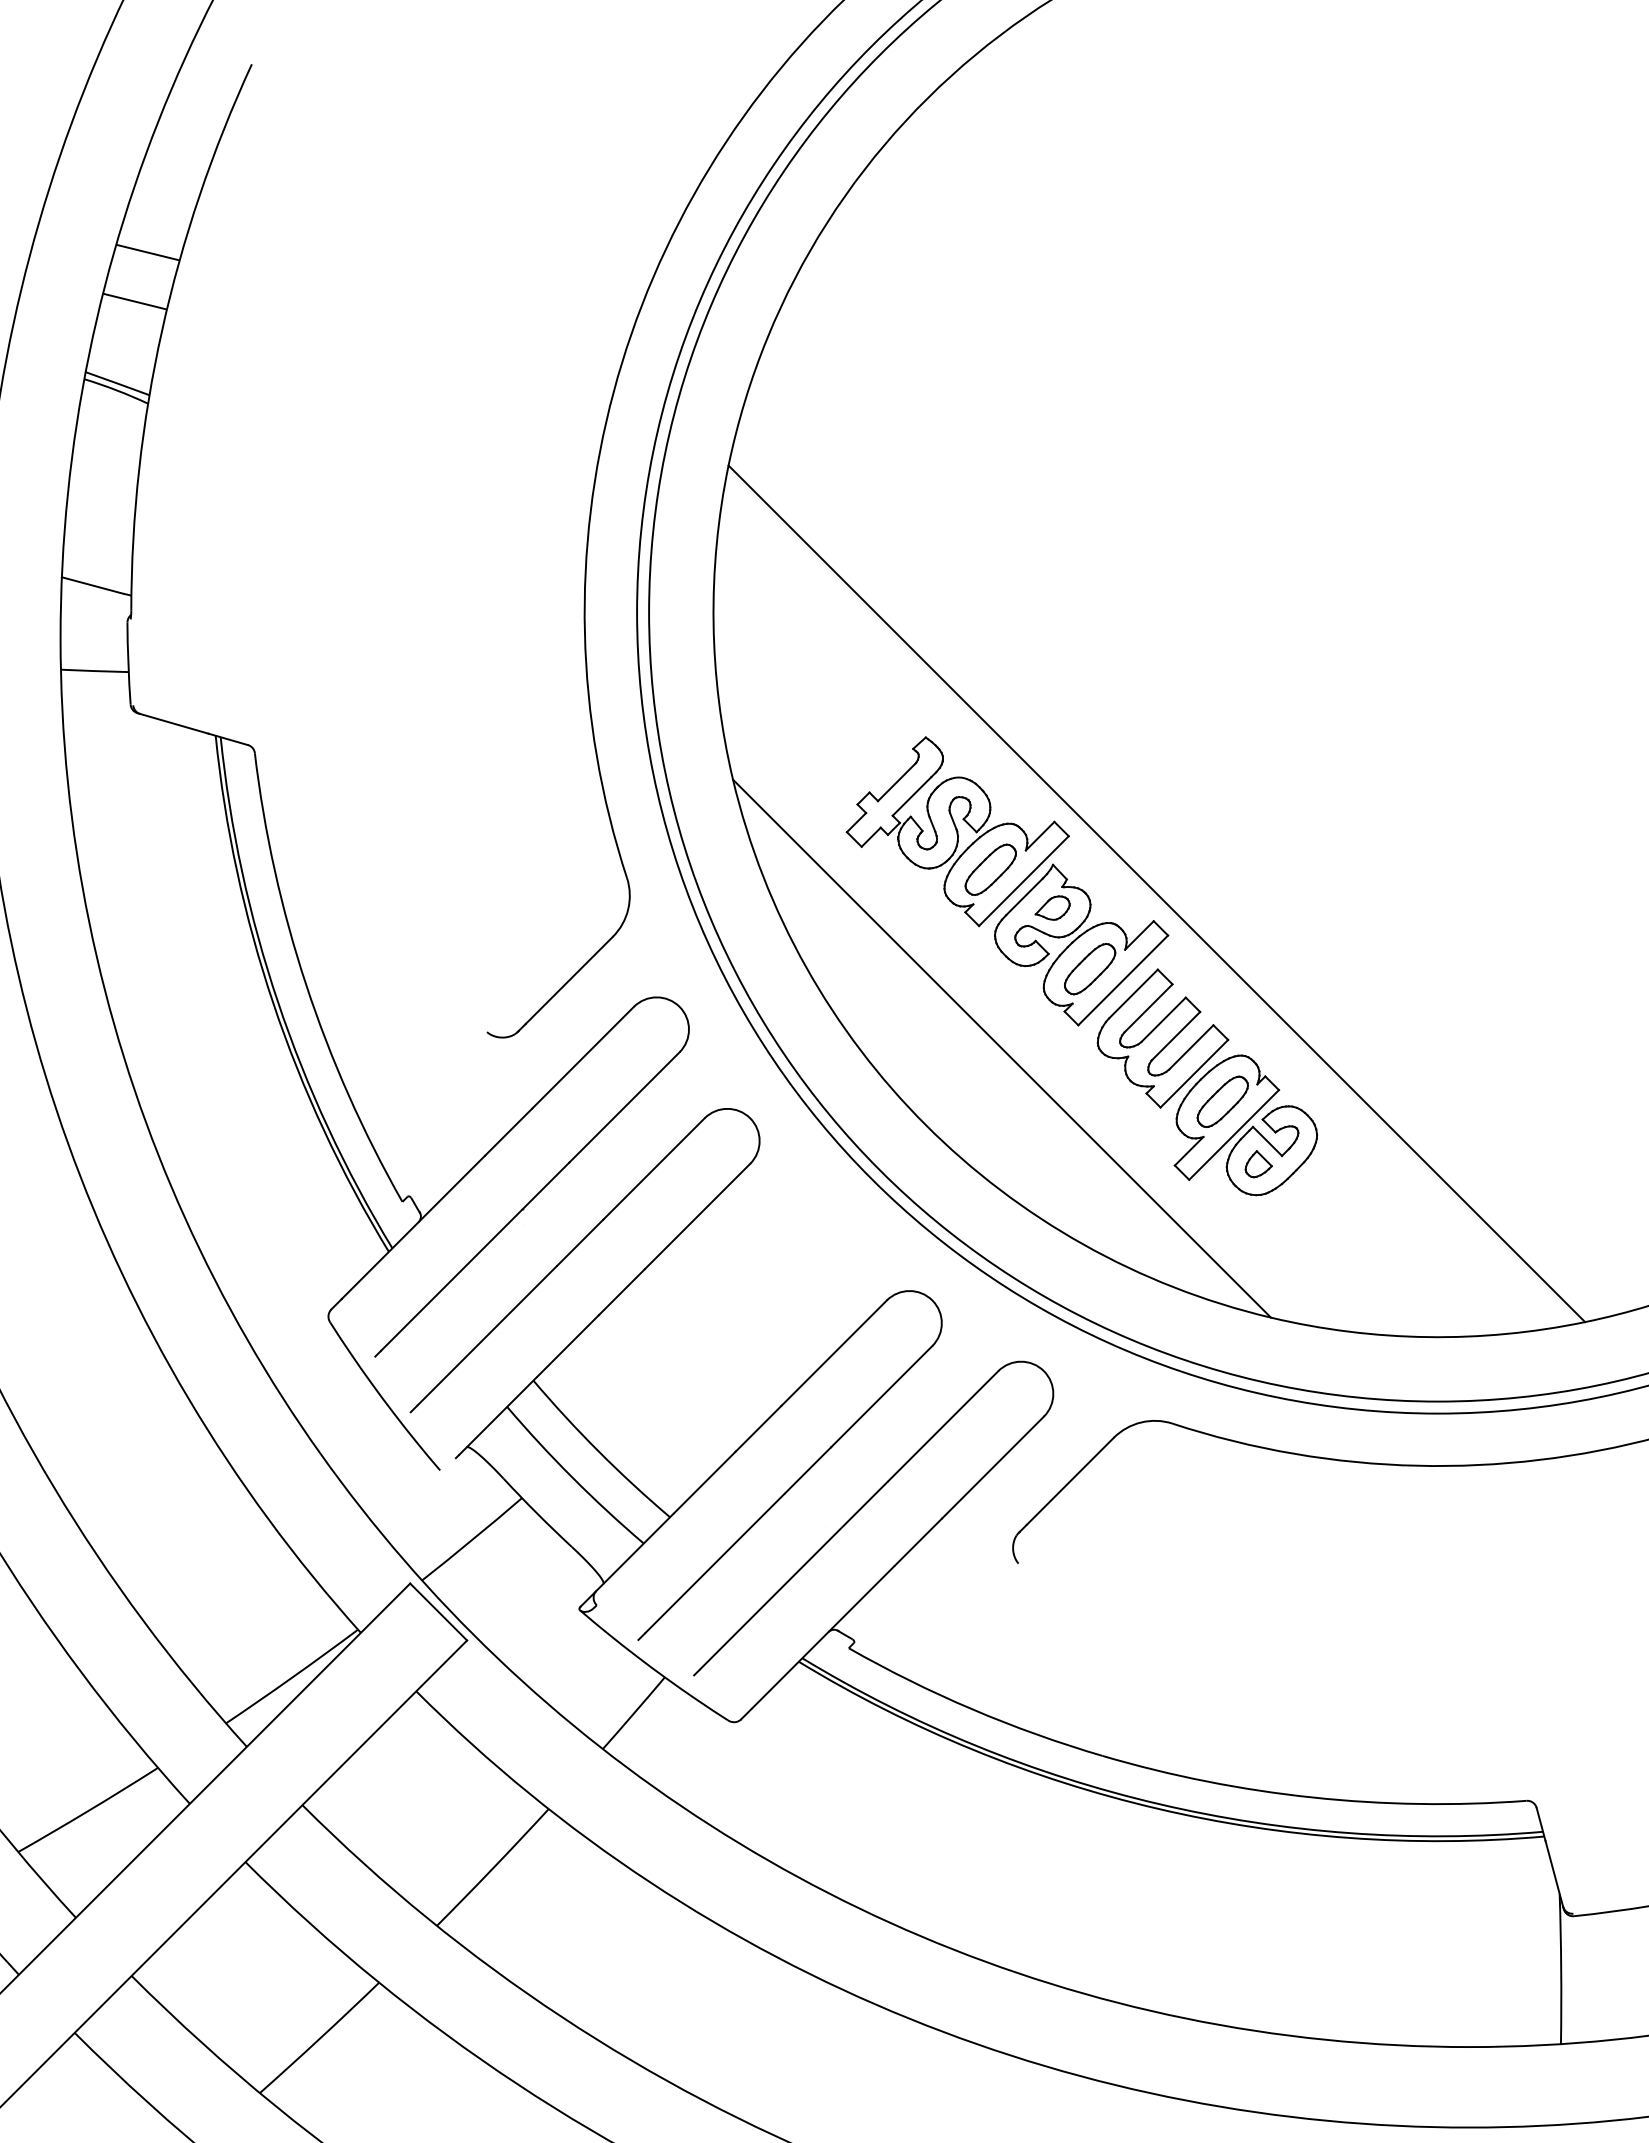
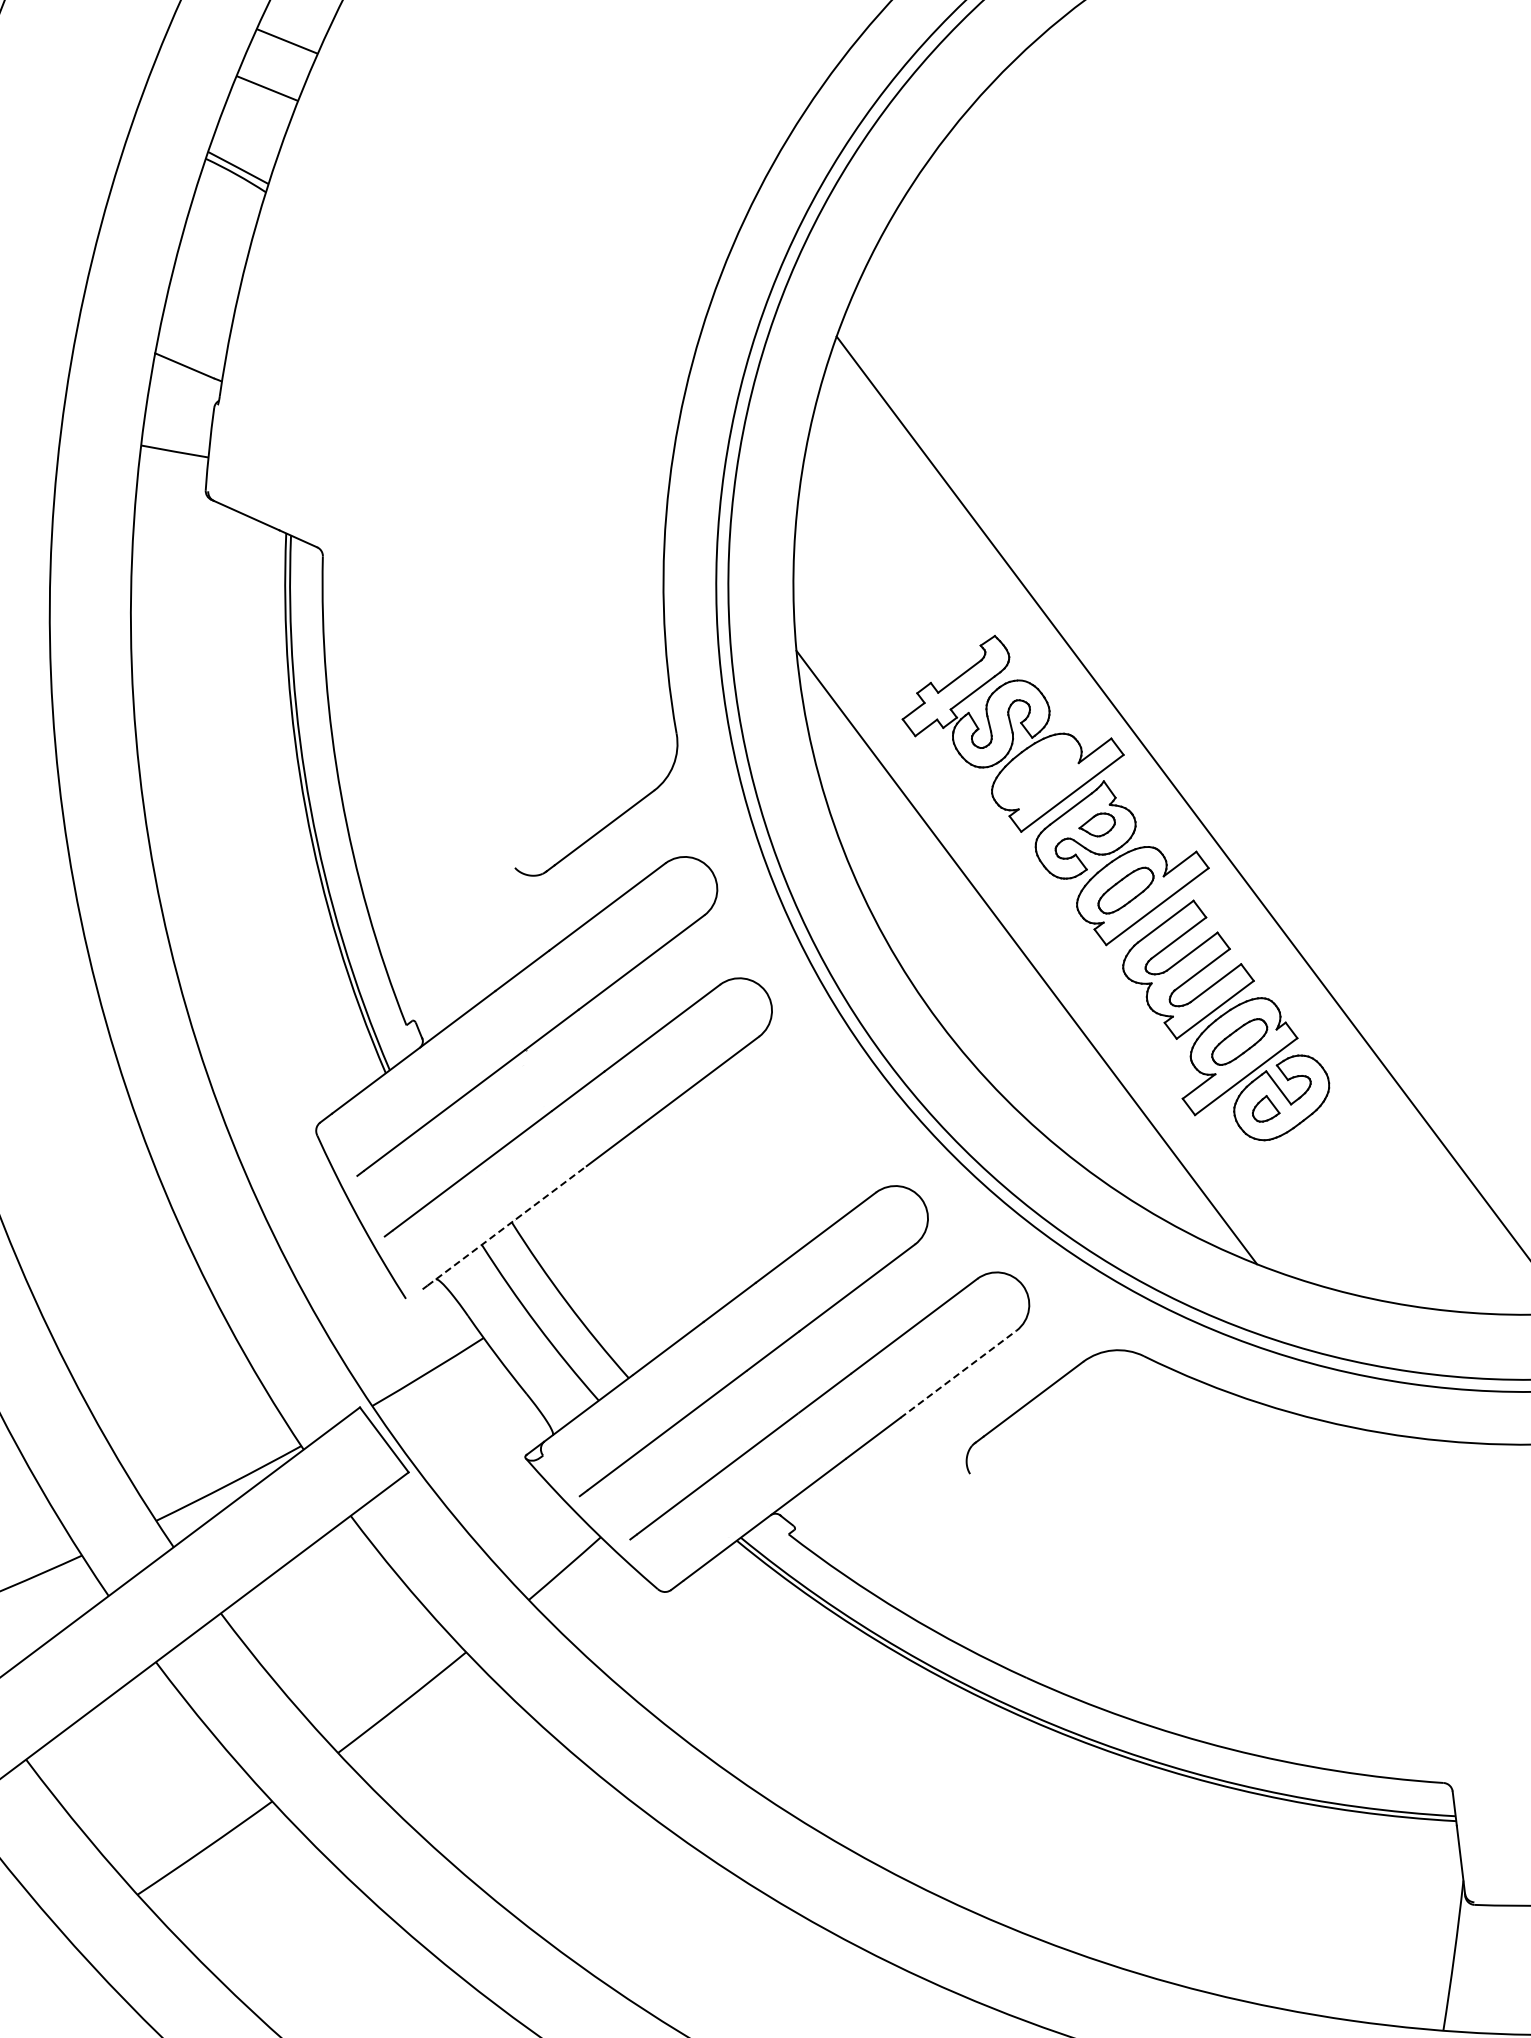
part: (990, 869) -> (1040, 777), removed
line: (529, 1384) -> (507, 1225), solid -> dashed
line: (993, 1467) -> (958, 1374), solid -> dashed

